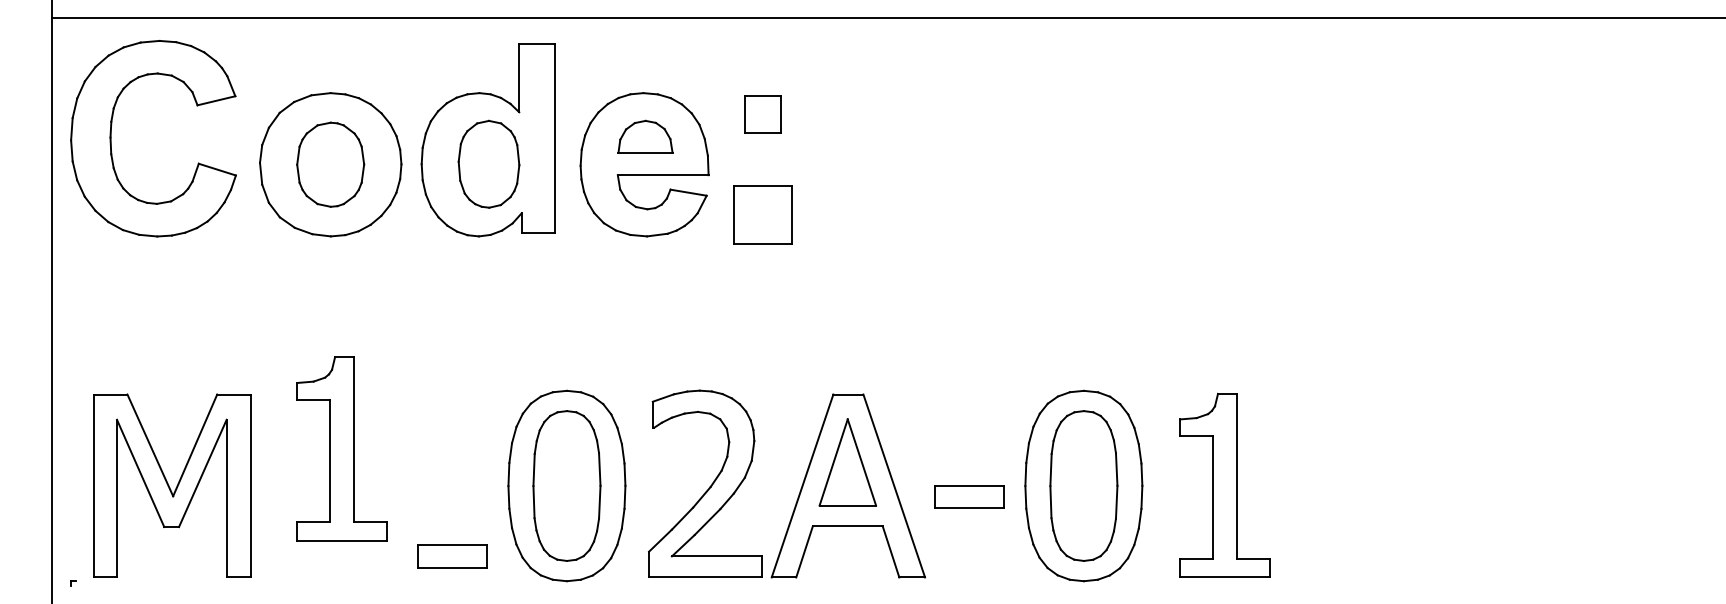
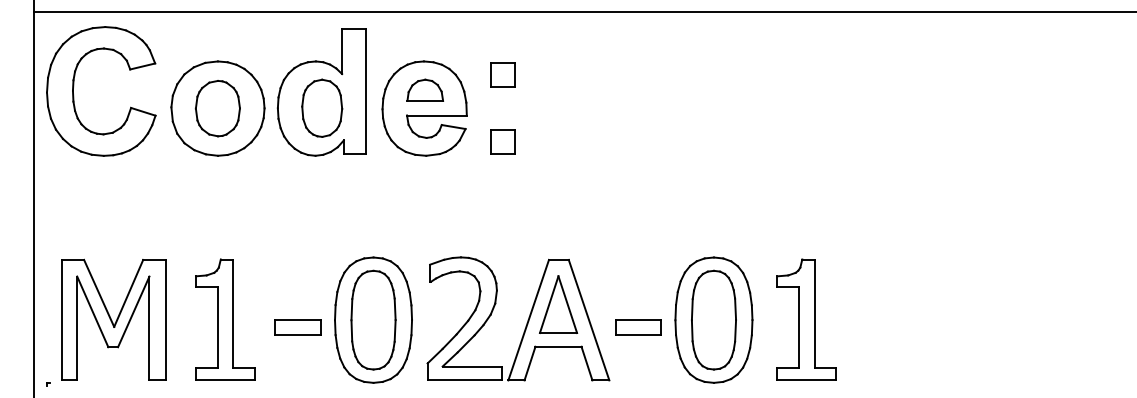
part: (762, 214) -> (502, 141), size x0.62
part: (342, 448) -> (225, 319), moved
part: (451, 556) -> (297, 327), moved

